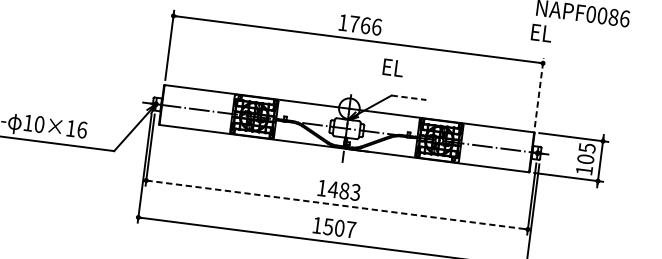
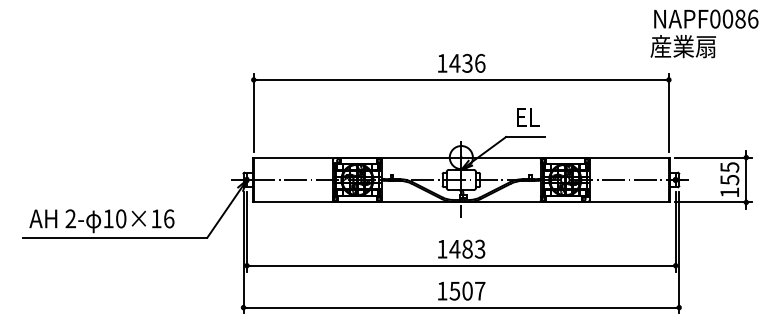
text: (359, 24) -> (460, 63), 1766 -> 1436
text: (558, 35) -> (682, 46), EL -> 産業扇
text: (393, 68) -> (528, 117), moved
line: (538, 92) -> (668, 112), dashed -> solid
line: (408, 98) -> (525, 137), dashed -> solid
text: (585, 158) -> (729, 179), 105 -> 155
line: (337, 204) -> (461, 265), dashed -> solid

